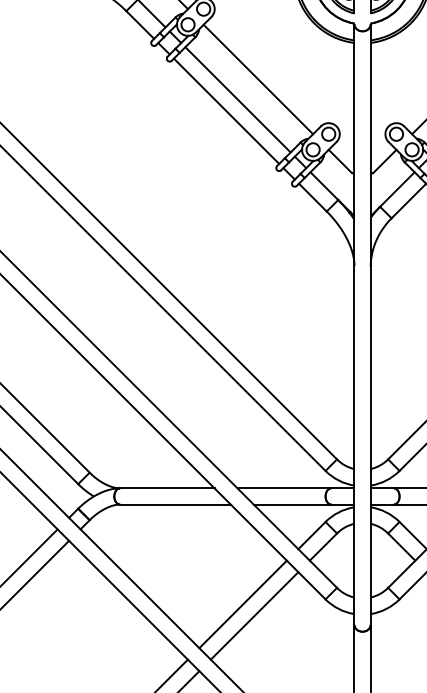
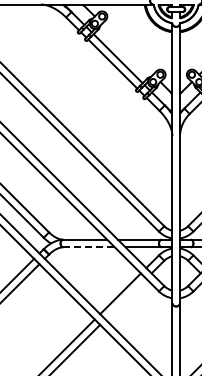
line: (258, 77) -> (127, 48), removed
line: (176, 505) -> (89, 247), solid -> dashed
line: (253, 614) -> (125, 298), removed

